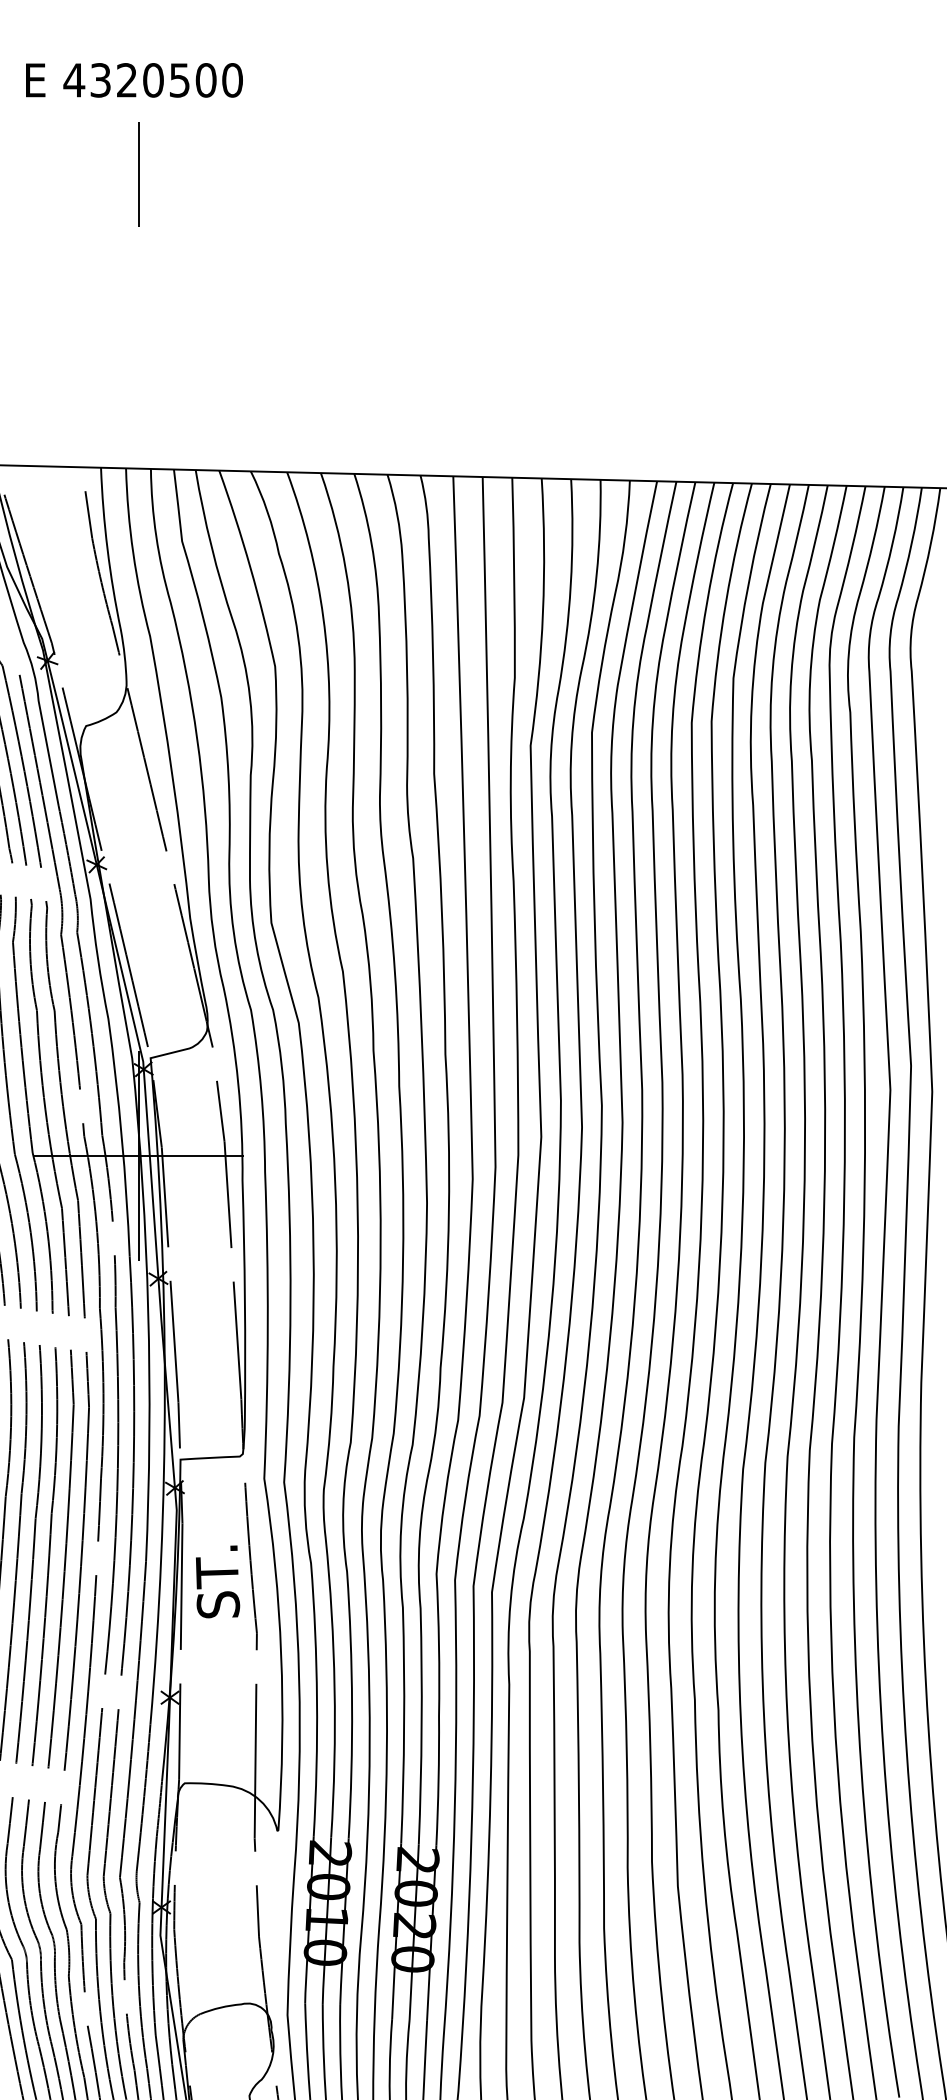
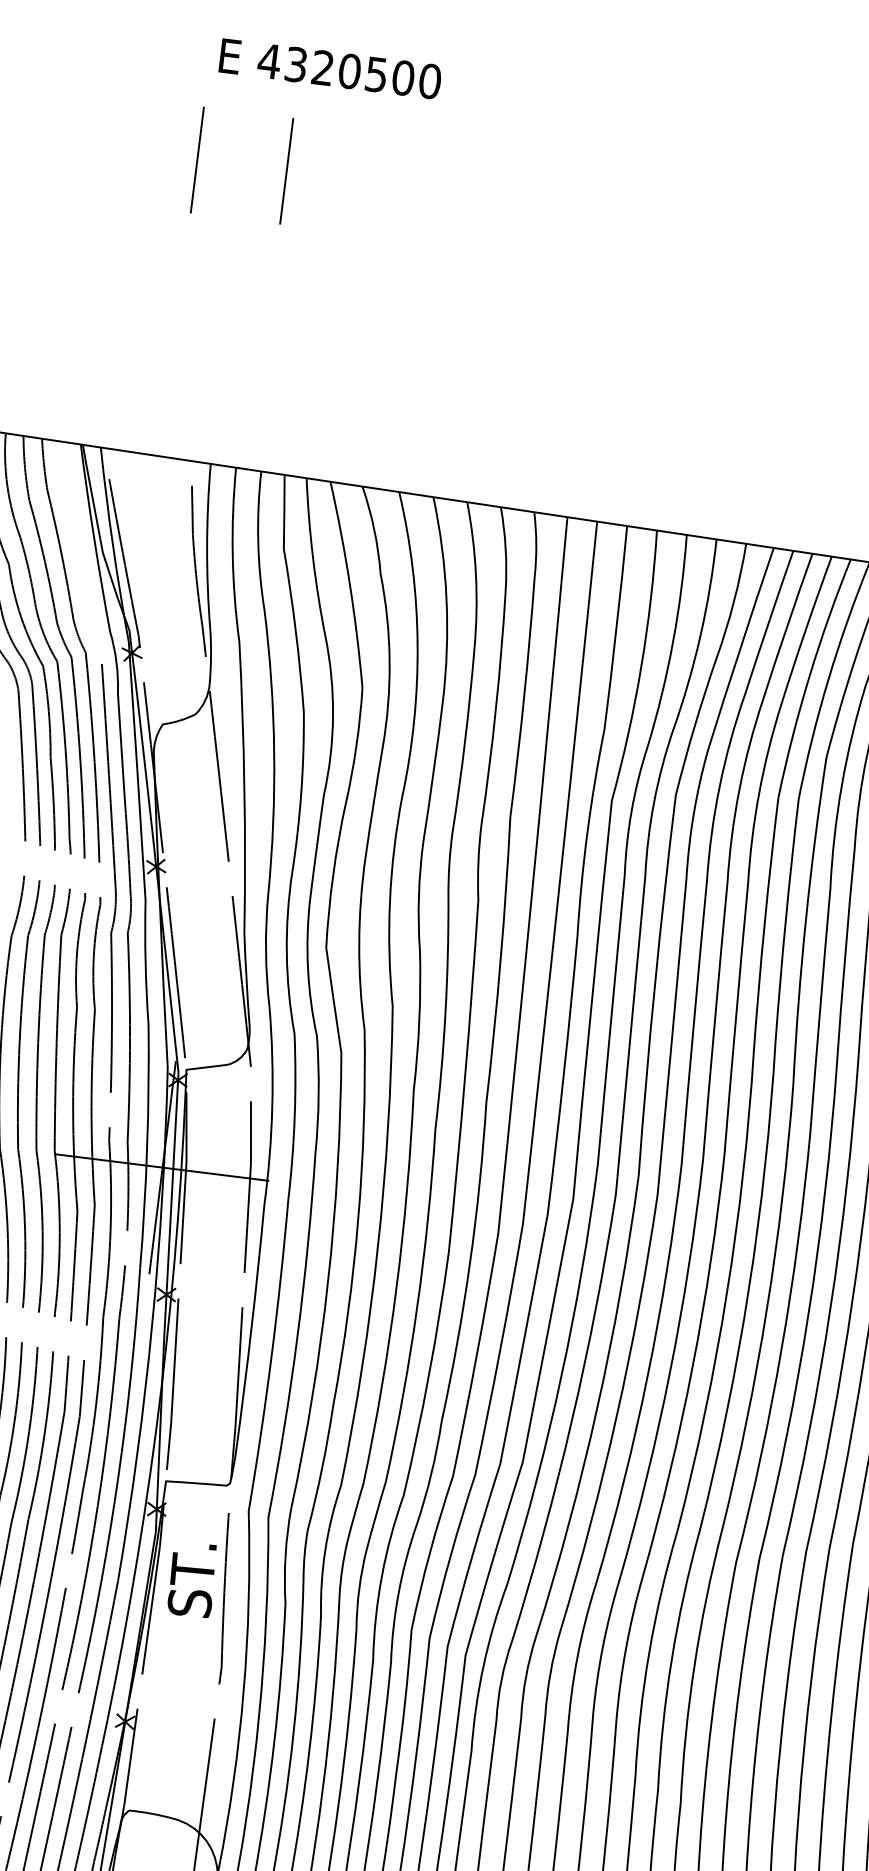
text: (134, 80) -> (330, 69), moved
line: (50, 174) -> (196, 159), added
text: (218, 1581) -> (192, 1579), moved

